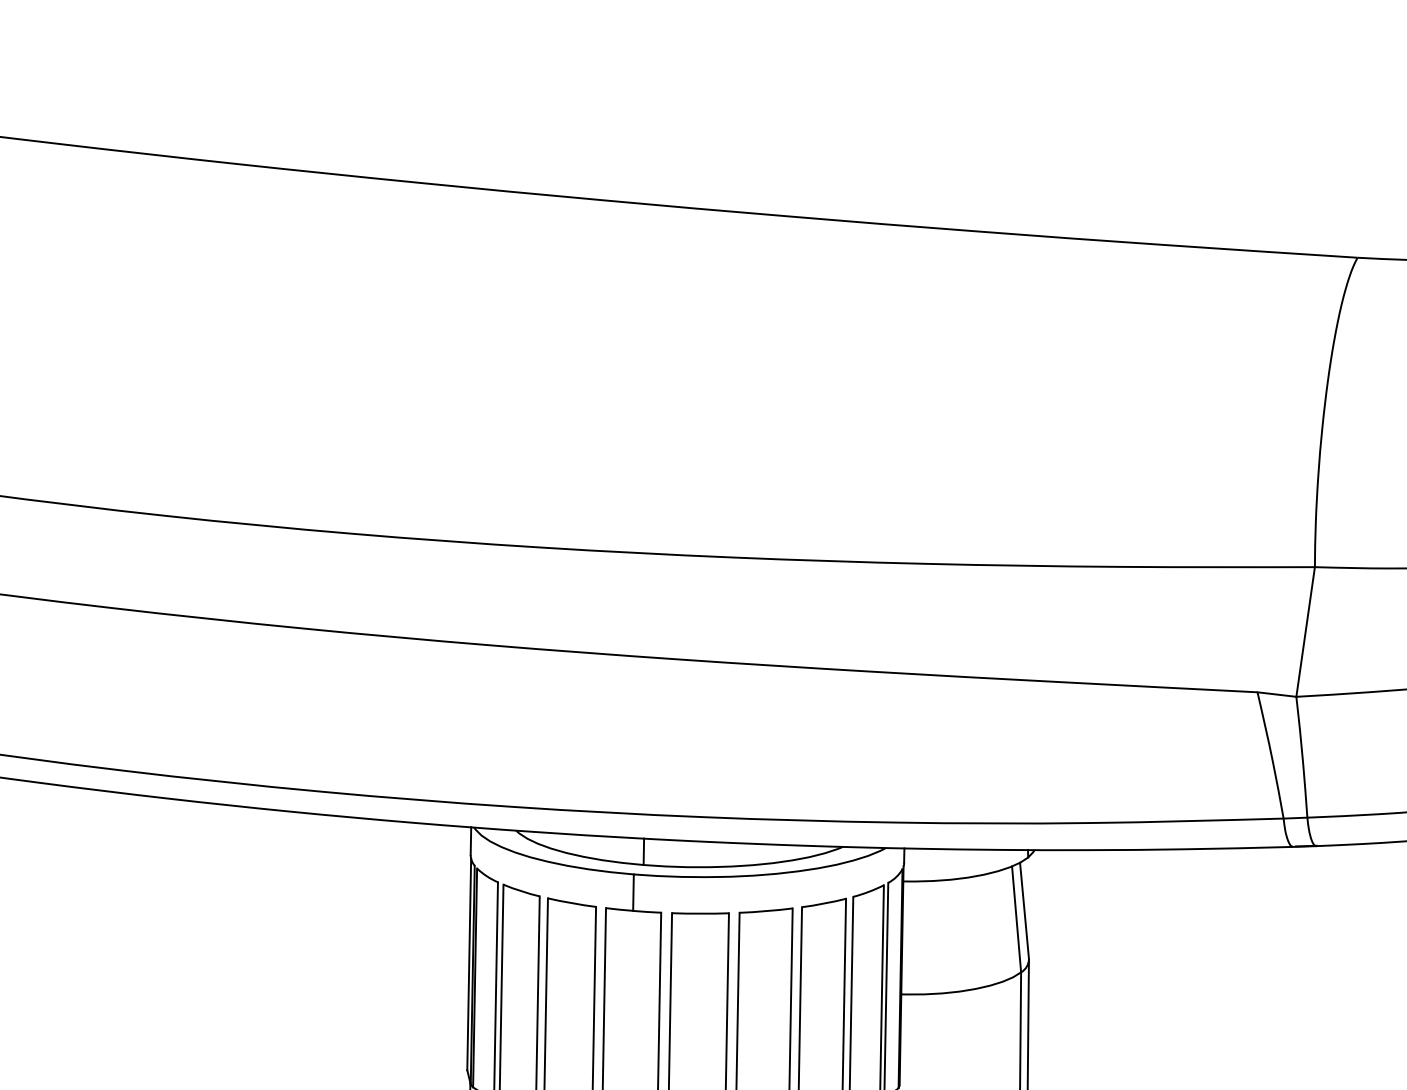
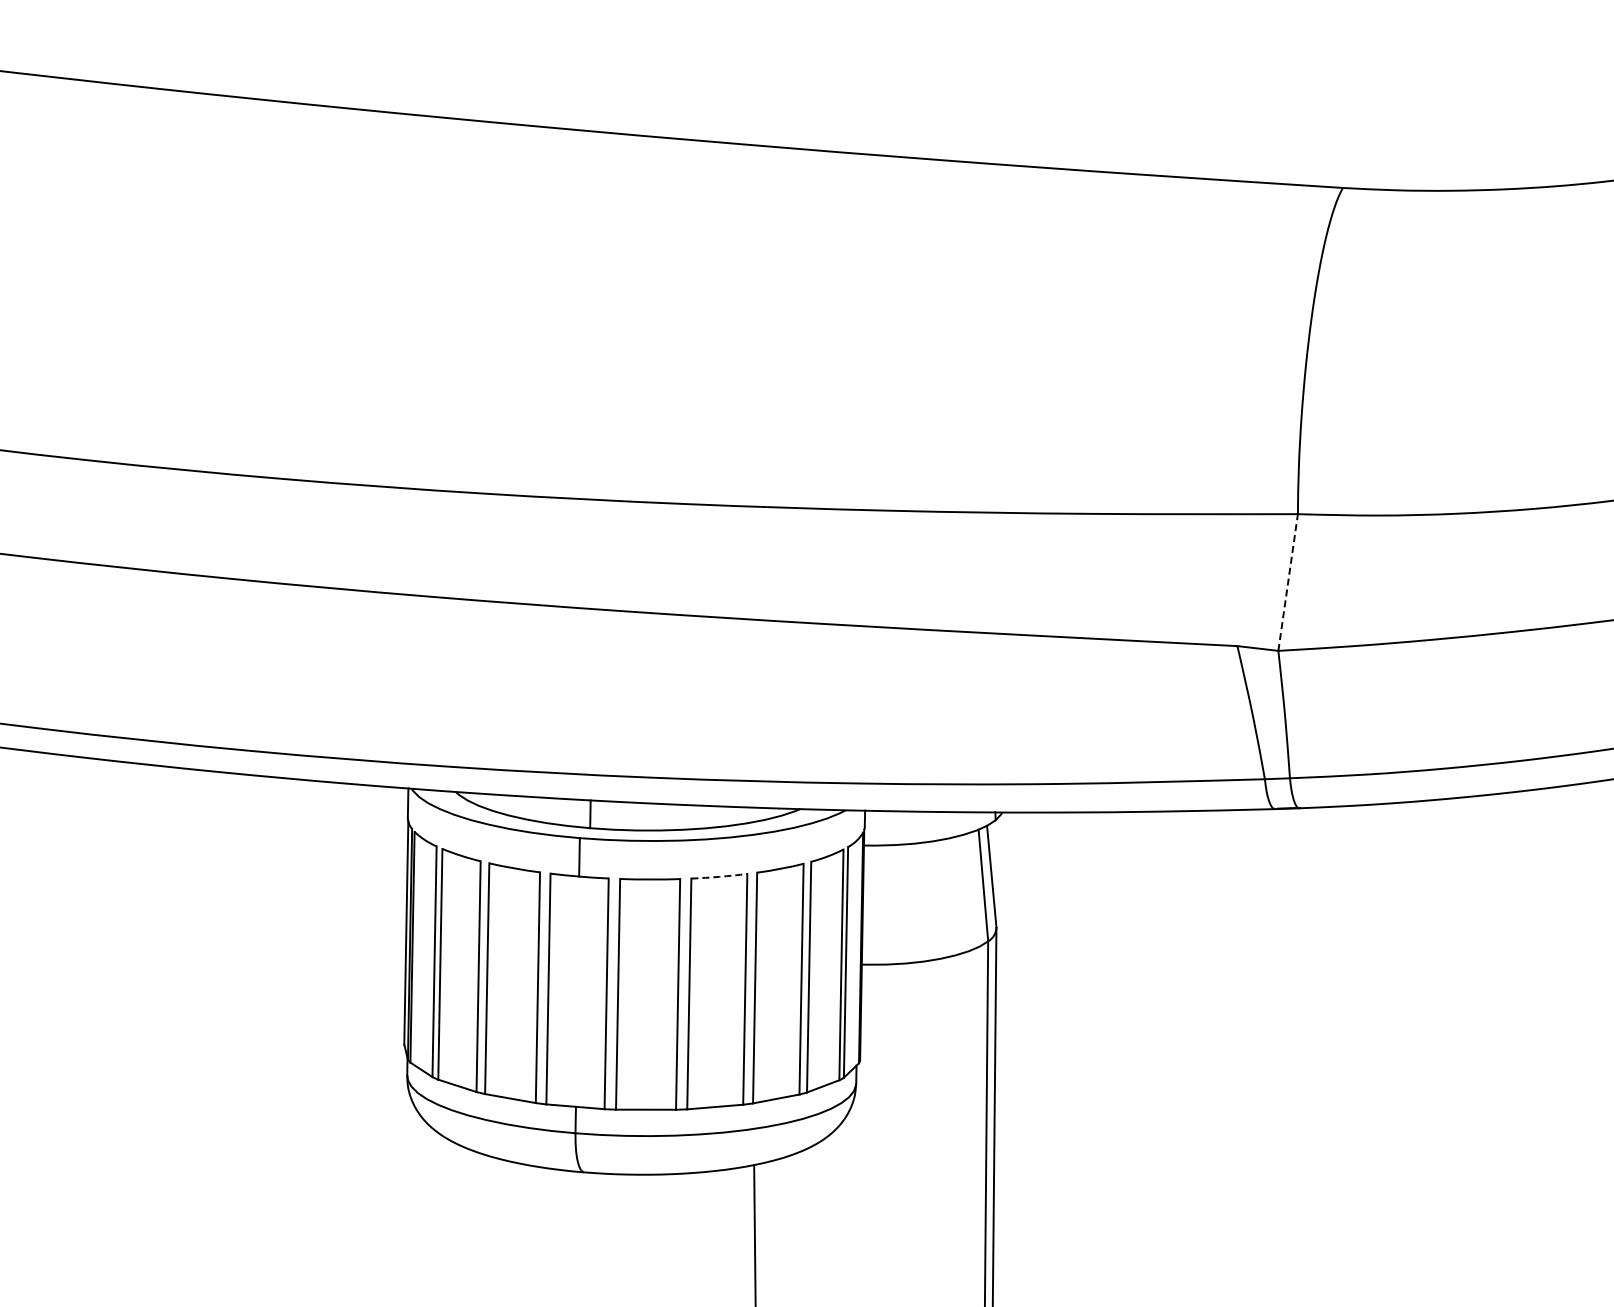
line: (1305, 631) -> (1288, 582), solid -> dashed
arc: (766, 910) -> (719, 876), solid -> dashed

